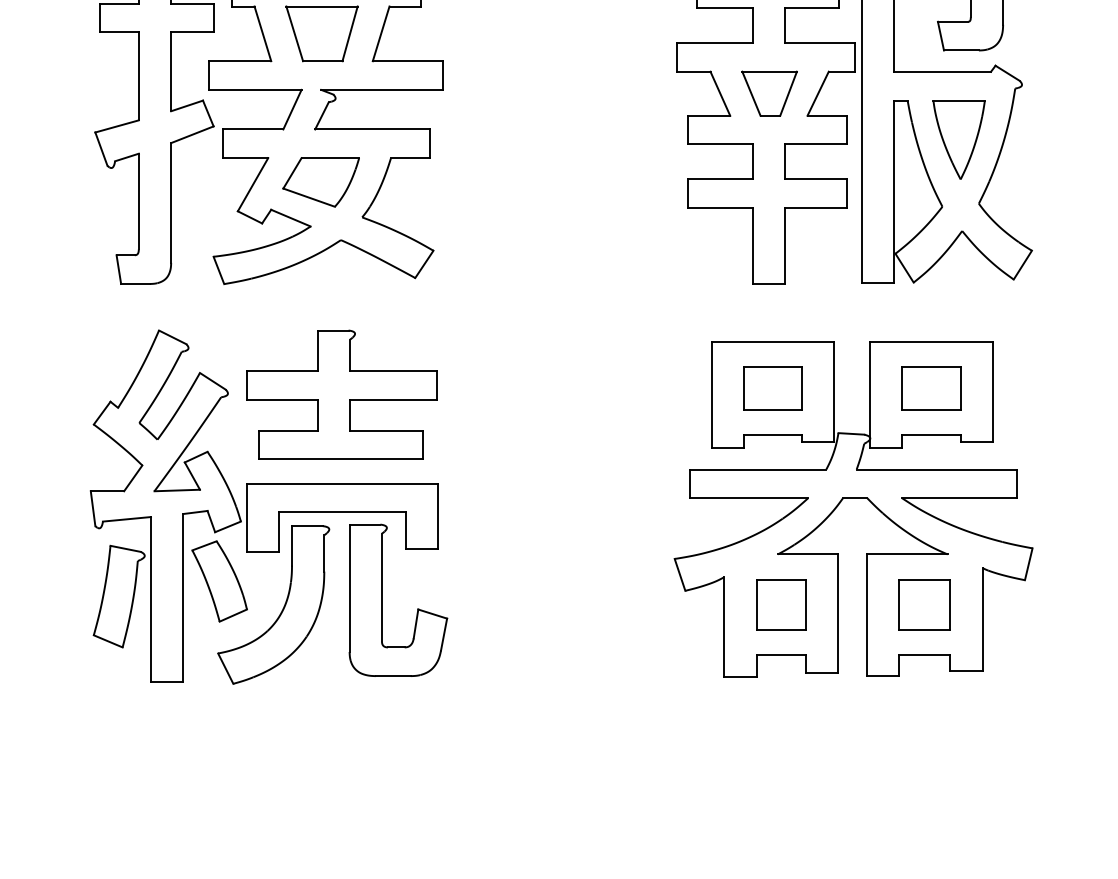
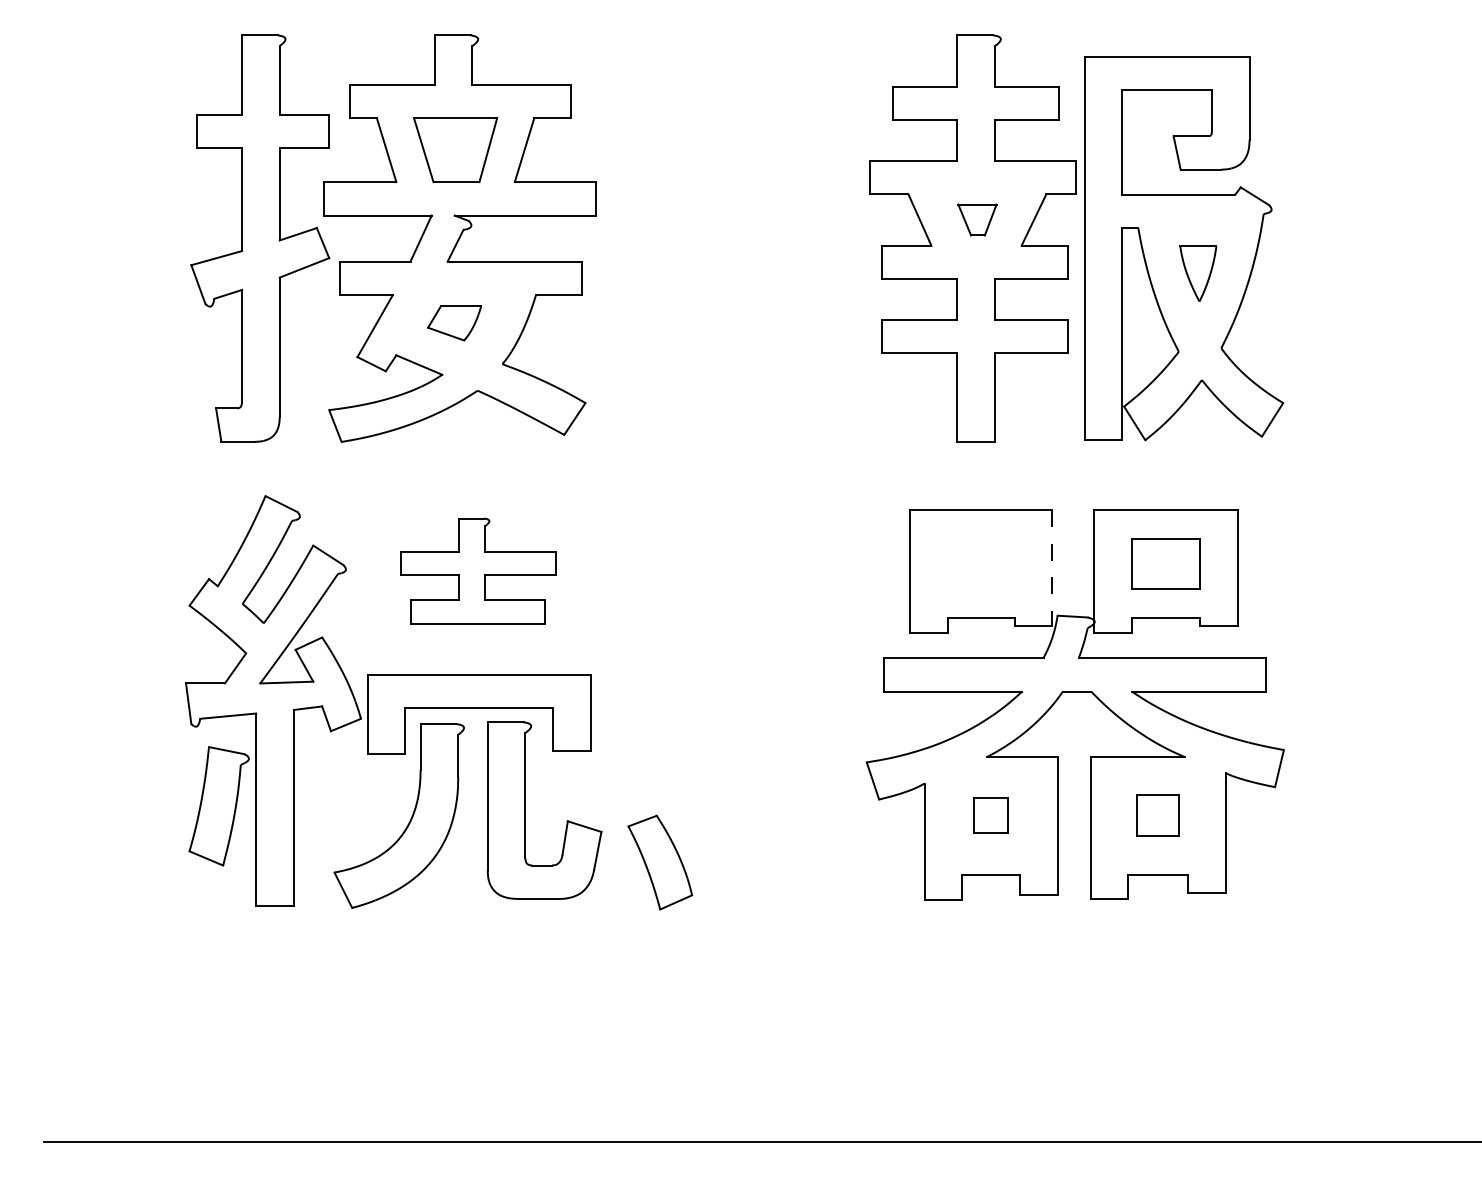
part: (769, 93) -> (977, 219), size x0.6
part: (959, 139) -> (1198, 273), size x0.6
part: (321, 182) -> (454, 323), size x0.6
part: (773, 388) -> (981, 563), removed
line: (834, 392) -> (1052, 568), solid -> dashed
part: (341, 394) -> (478, 570), size x0.7
part: (219, 581) -> (660, 862), moved
part: (780, 604) -> (990, 815), size x0.6
part: (924, 604) -> (1157, 815), size x0.7

